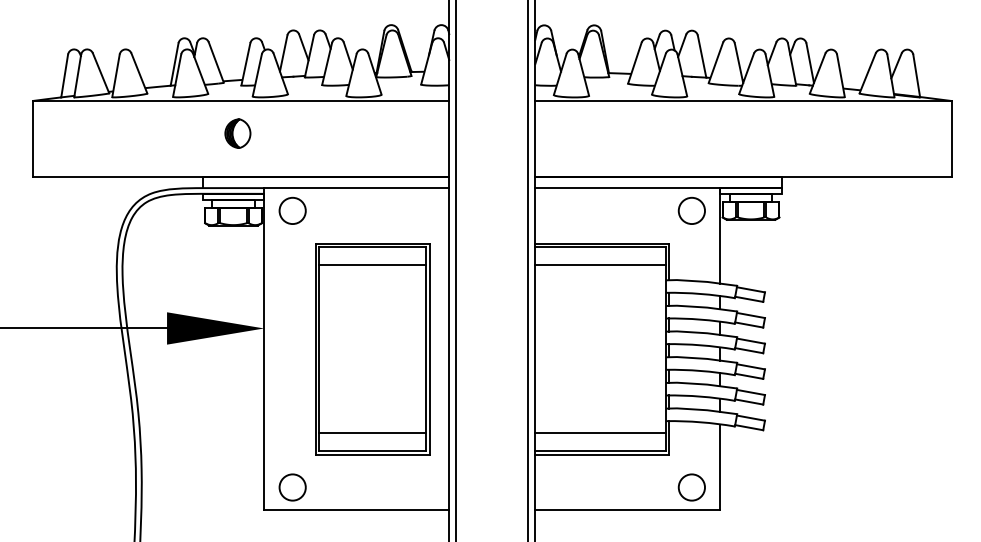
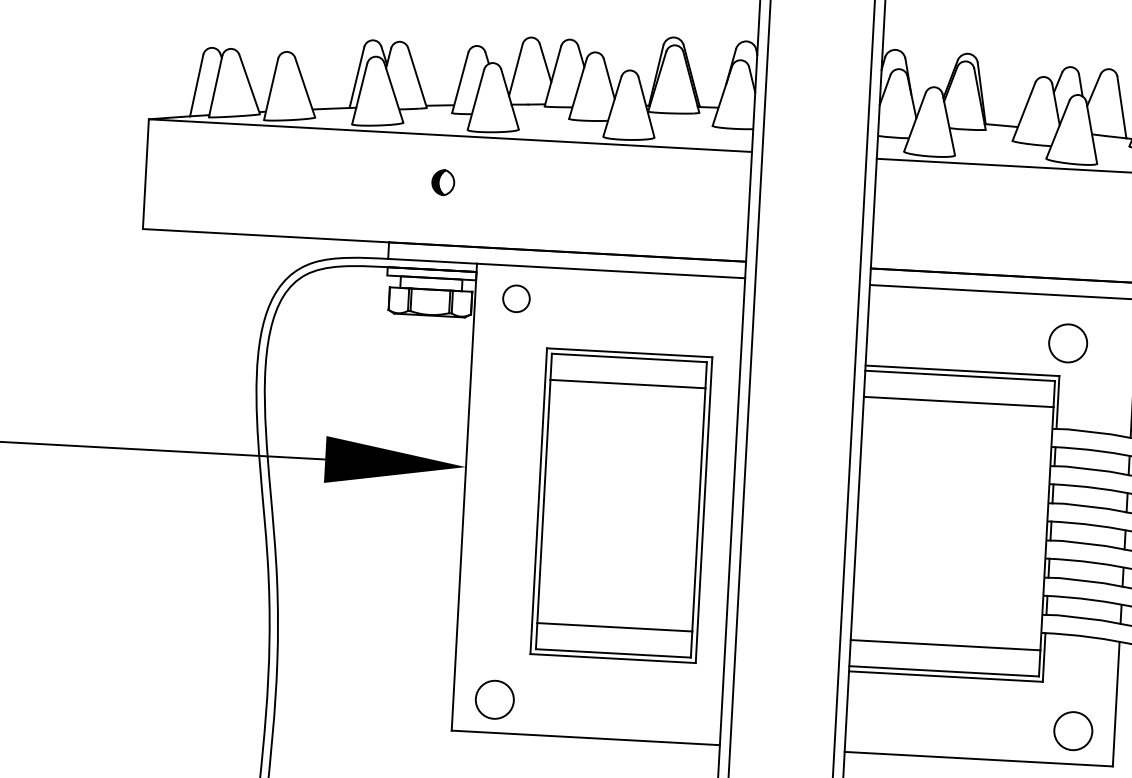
part: (237, 133) -> (442, 182), size x0.6
circle: (292, 210) -> (516, 298), size x0.7
circle: (691, 210) -> (1067, 342), moved

